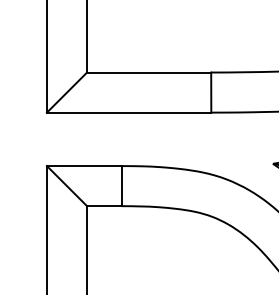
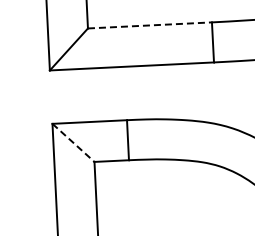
line: (149, 72) -> (150, 25), solid -> dashed
line: (67, 186) -> (73, 143), solid -> dashed

